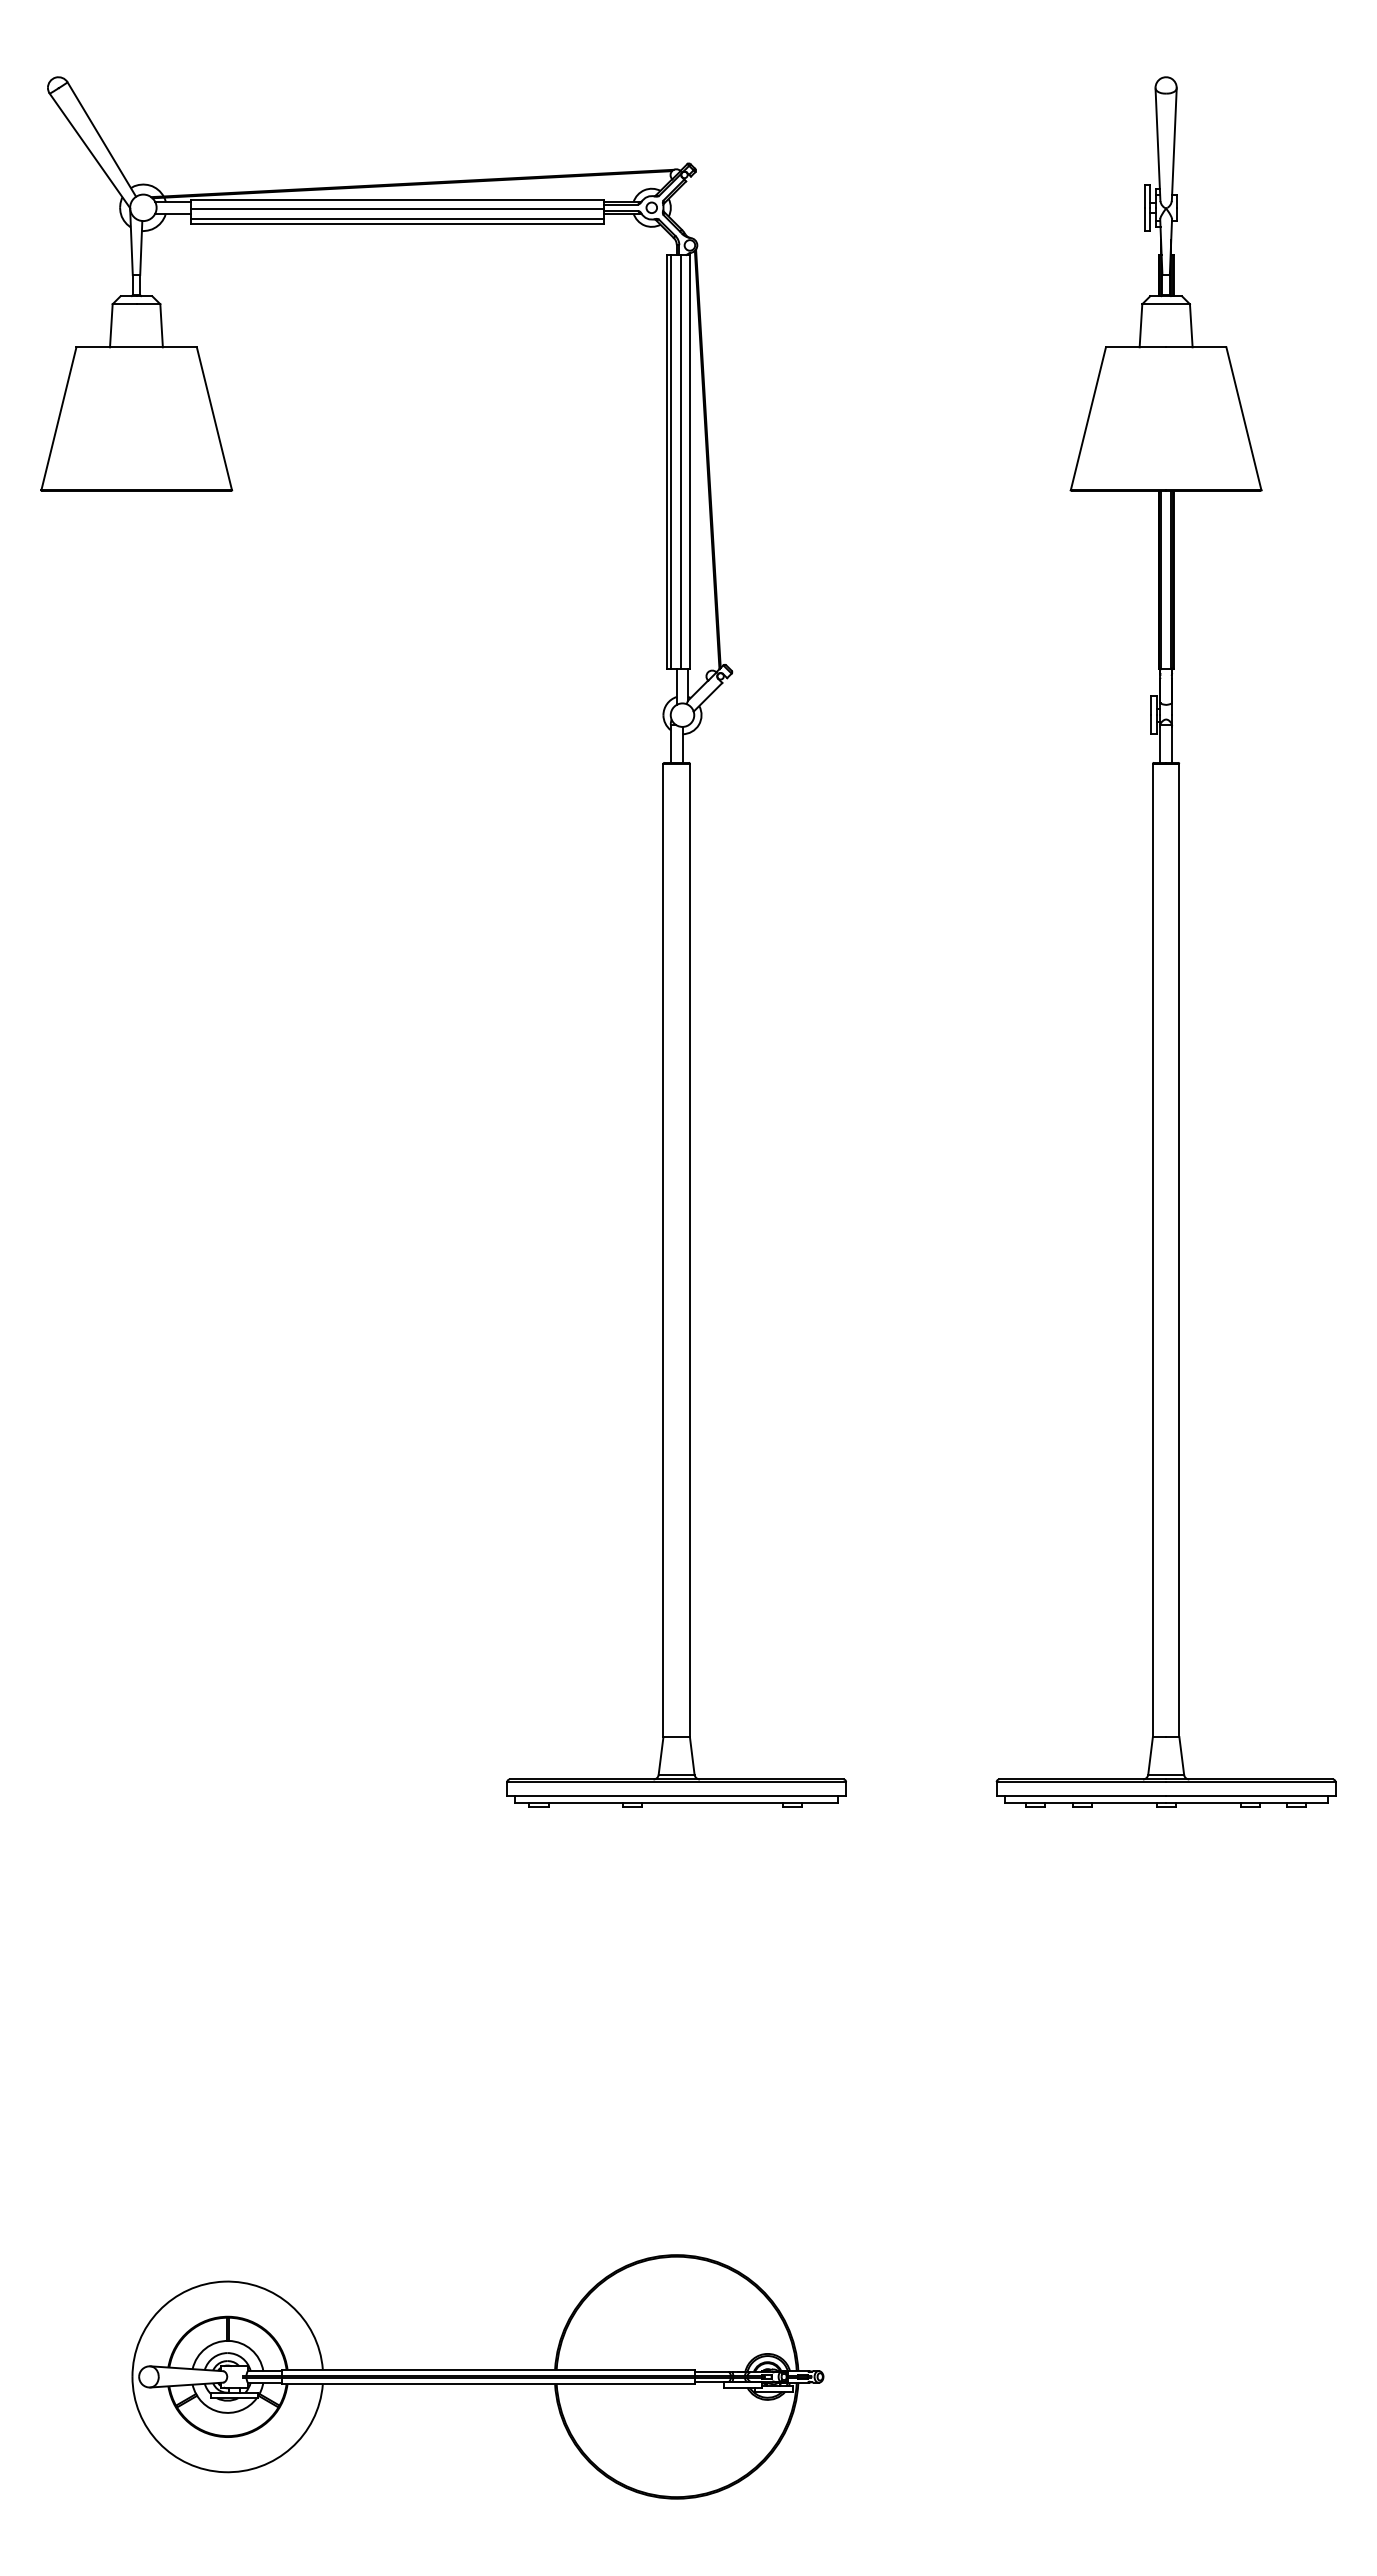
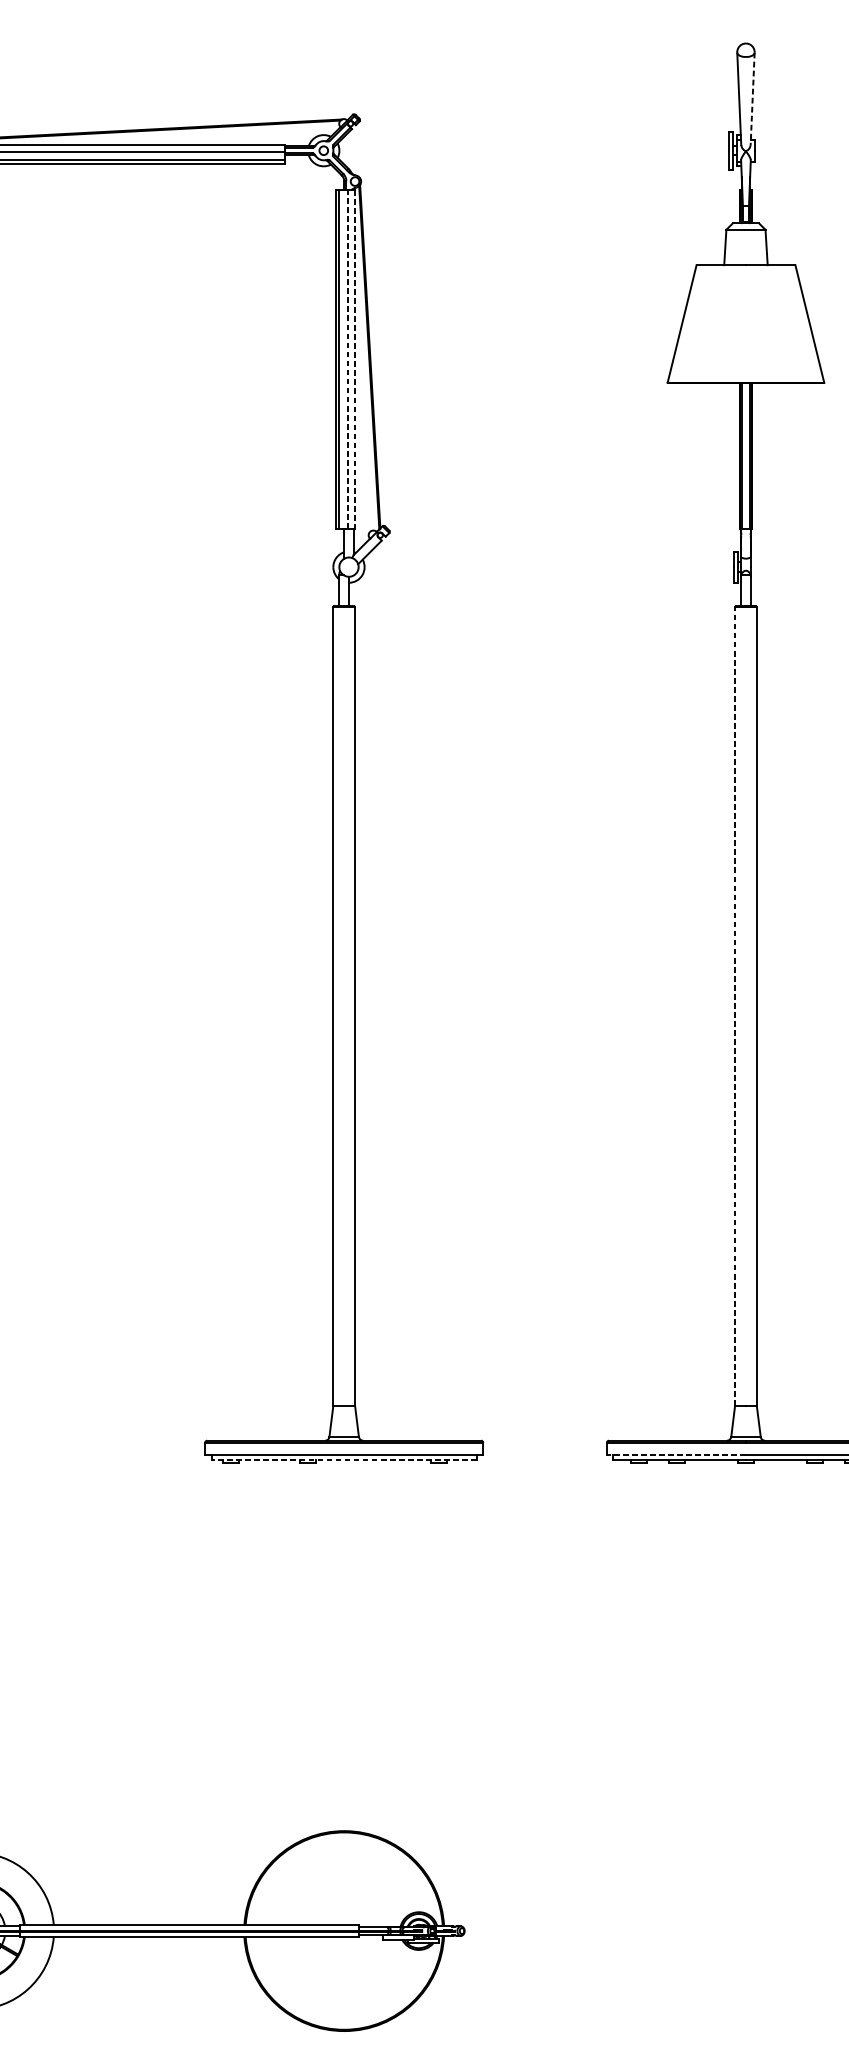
line: (1174, 145) -> (752, 99), solid -> dashed
line: (681, 462) -> (348, 359), solid -> dashed
line: (689, 462) -> (354, 359), solid -> dashed
line: (1152, 1250) -> (734, 1006), solid -> dashed
line: (1081, 1796) -> (676, 1454), solid -> dashed
line: (676, 1802) -> (344, 1459), solid -> dashed

